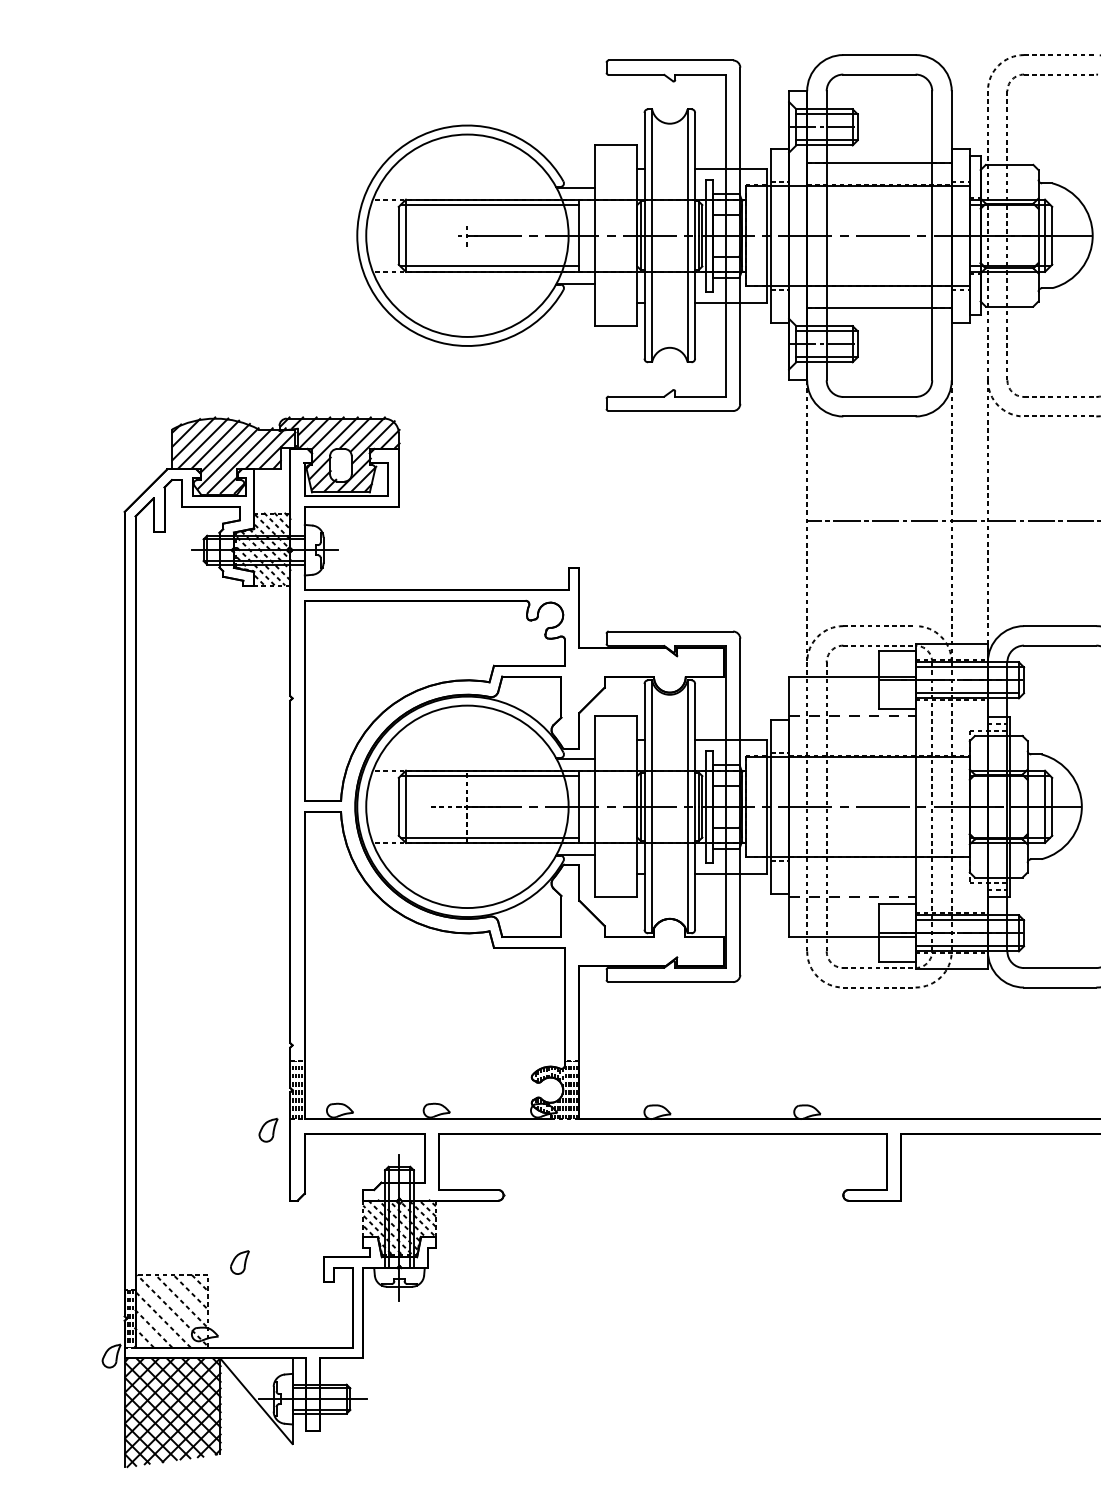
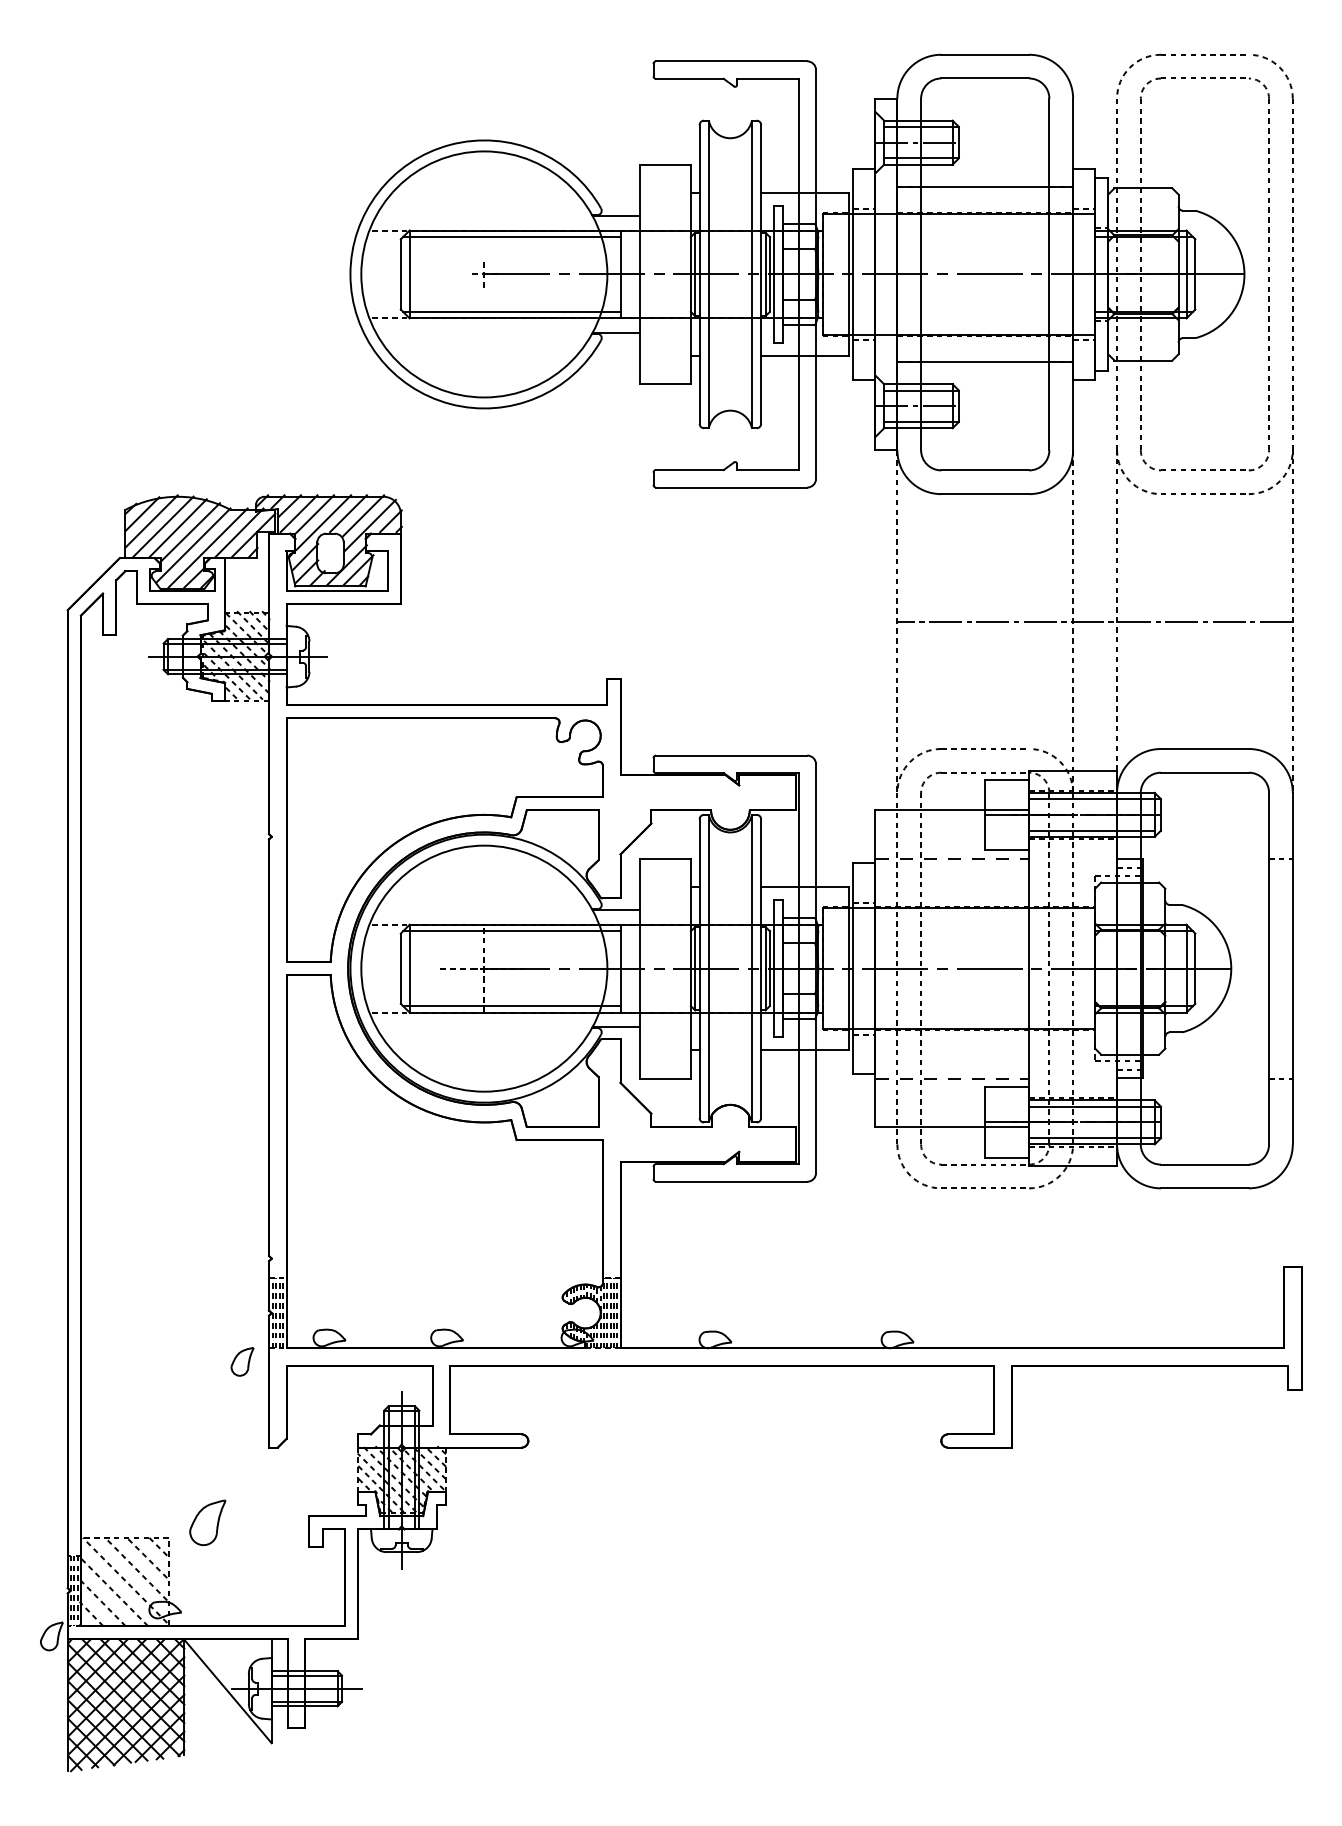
part: (239, 1262) -> (207, 1522), size x1.6

